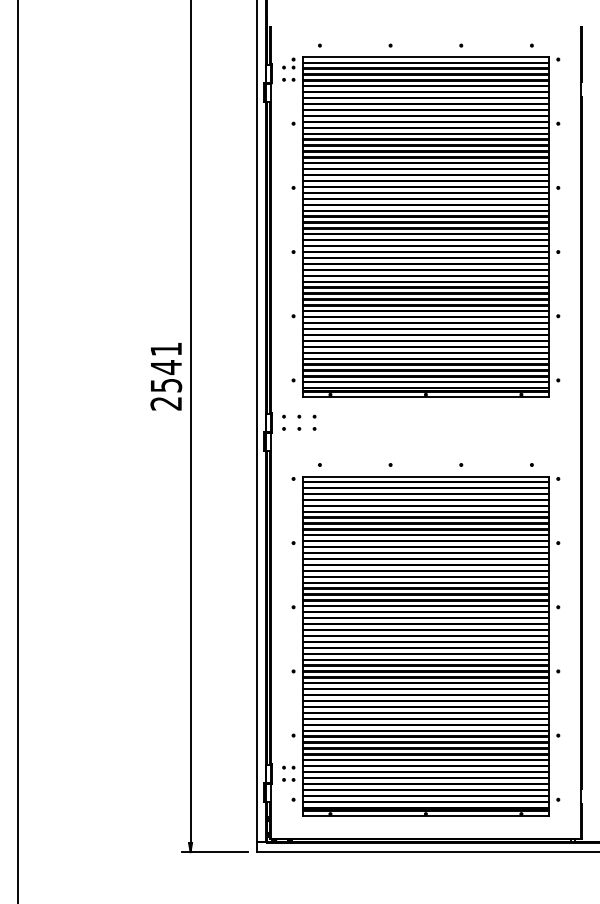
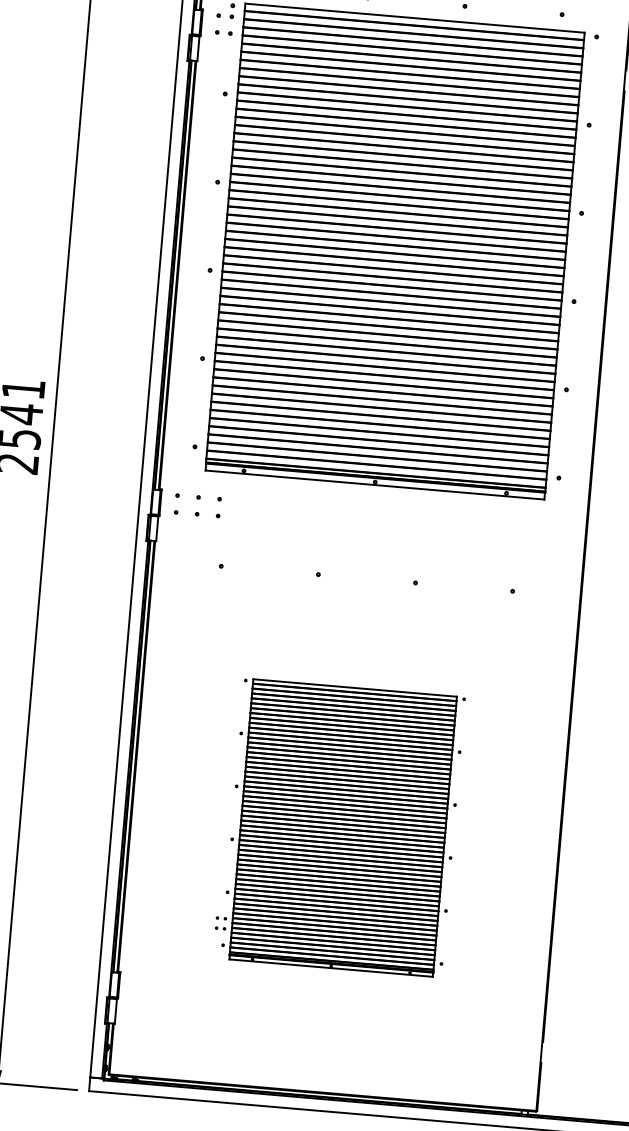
part: (421, 646) -> (339, 827), size x0.6

